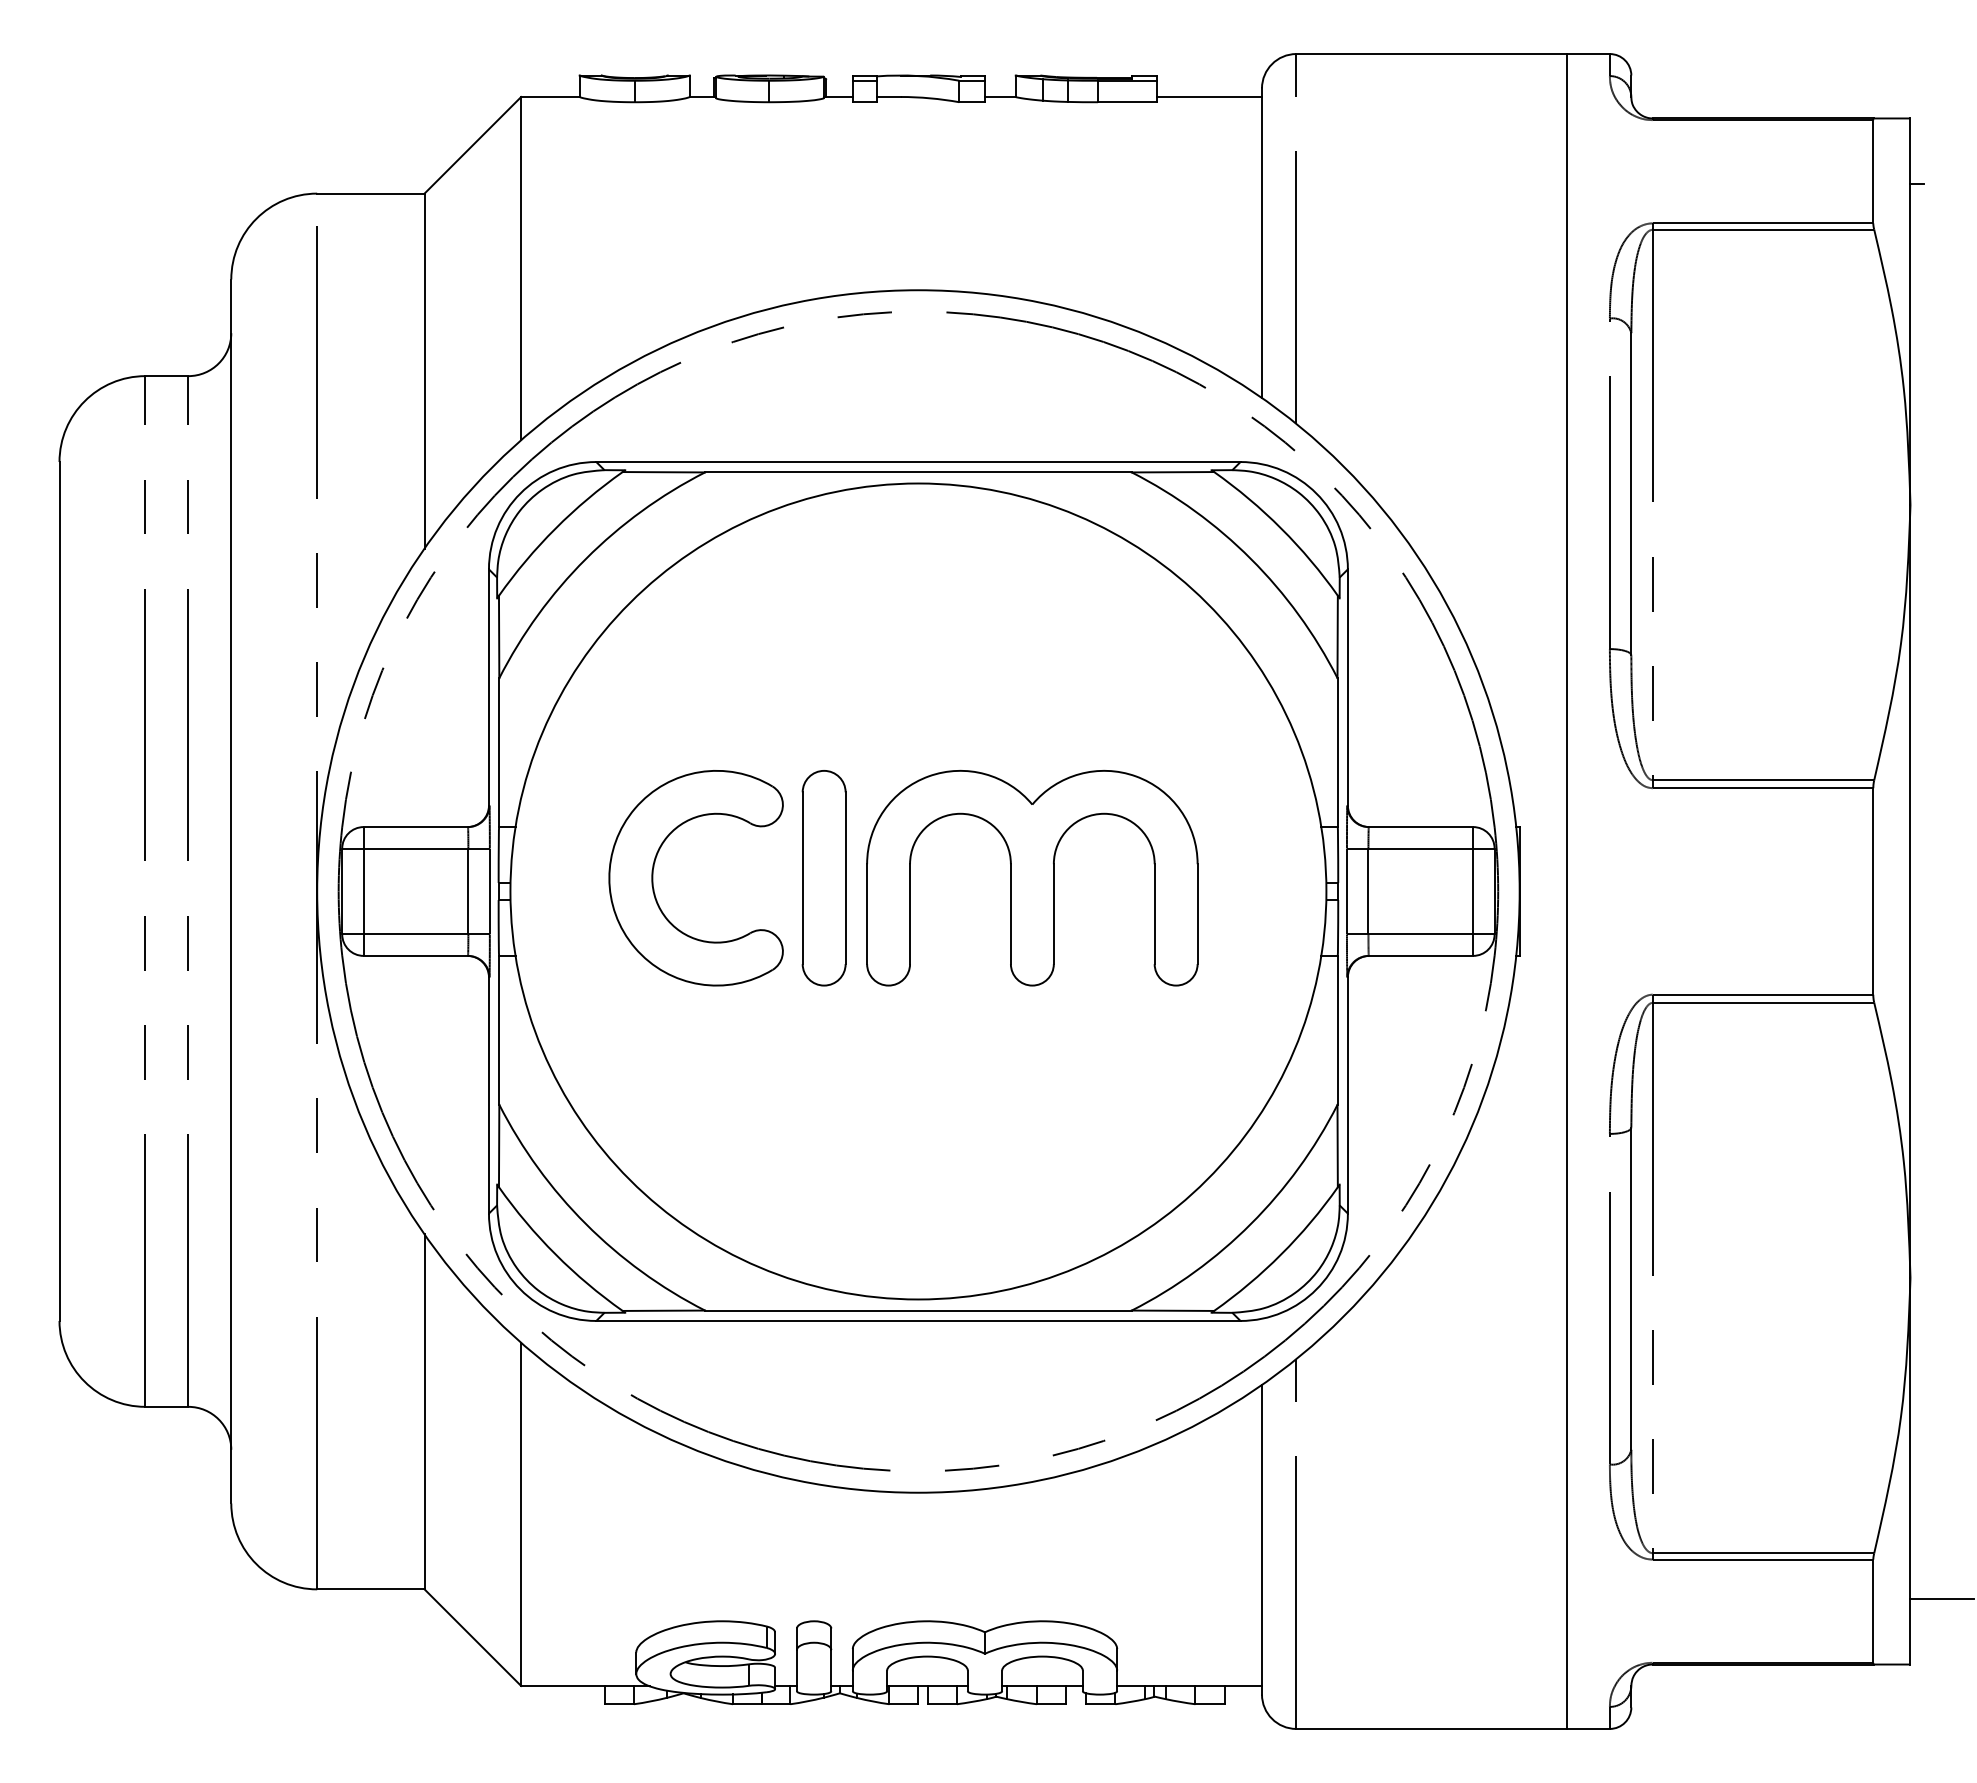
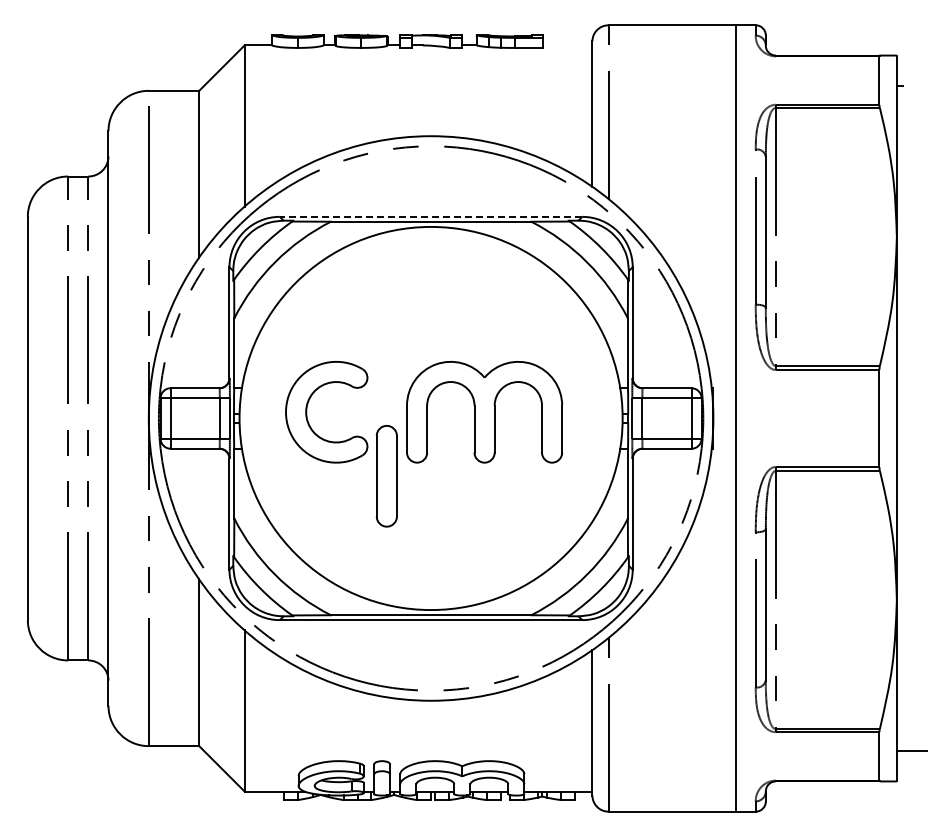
line: (1208, 97) -> (567, 45), removed
line: (917, 461) -> (430, 216), solid -> dashed
part: (823, 878) -> (386, 476), moved

